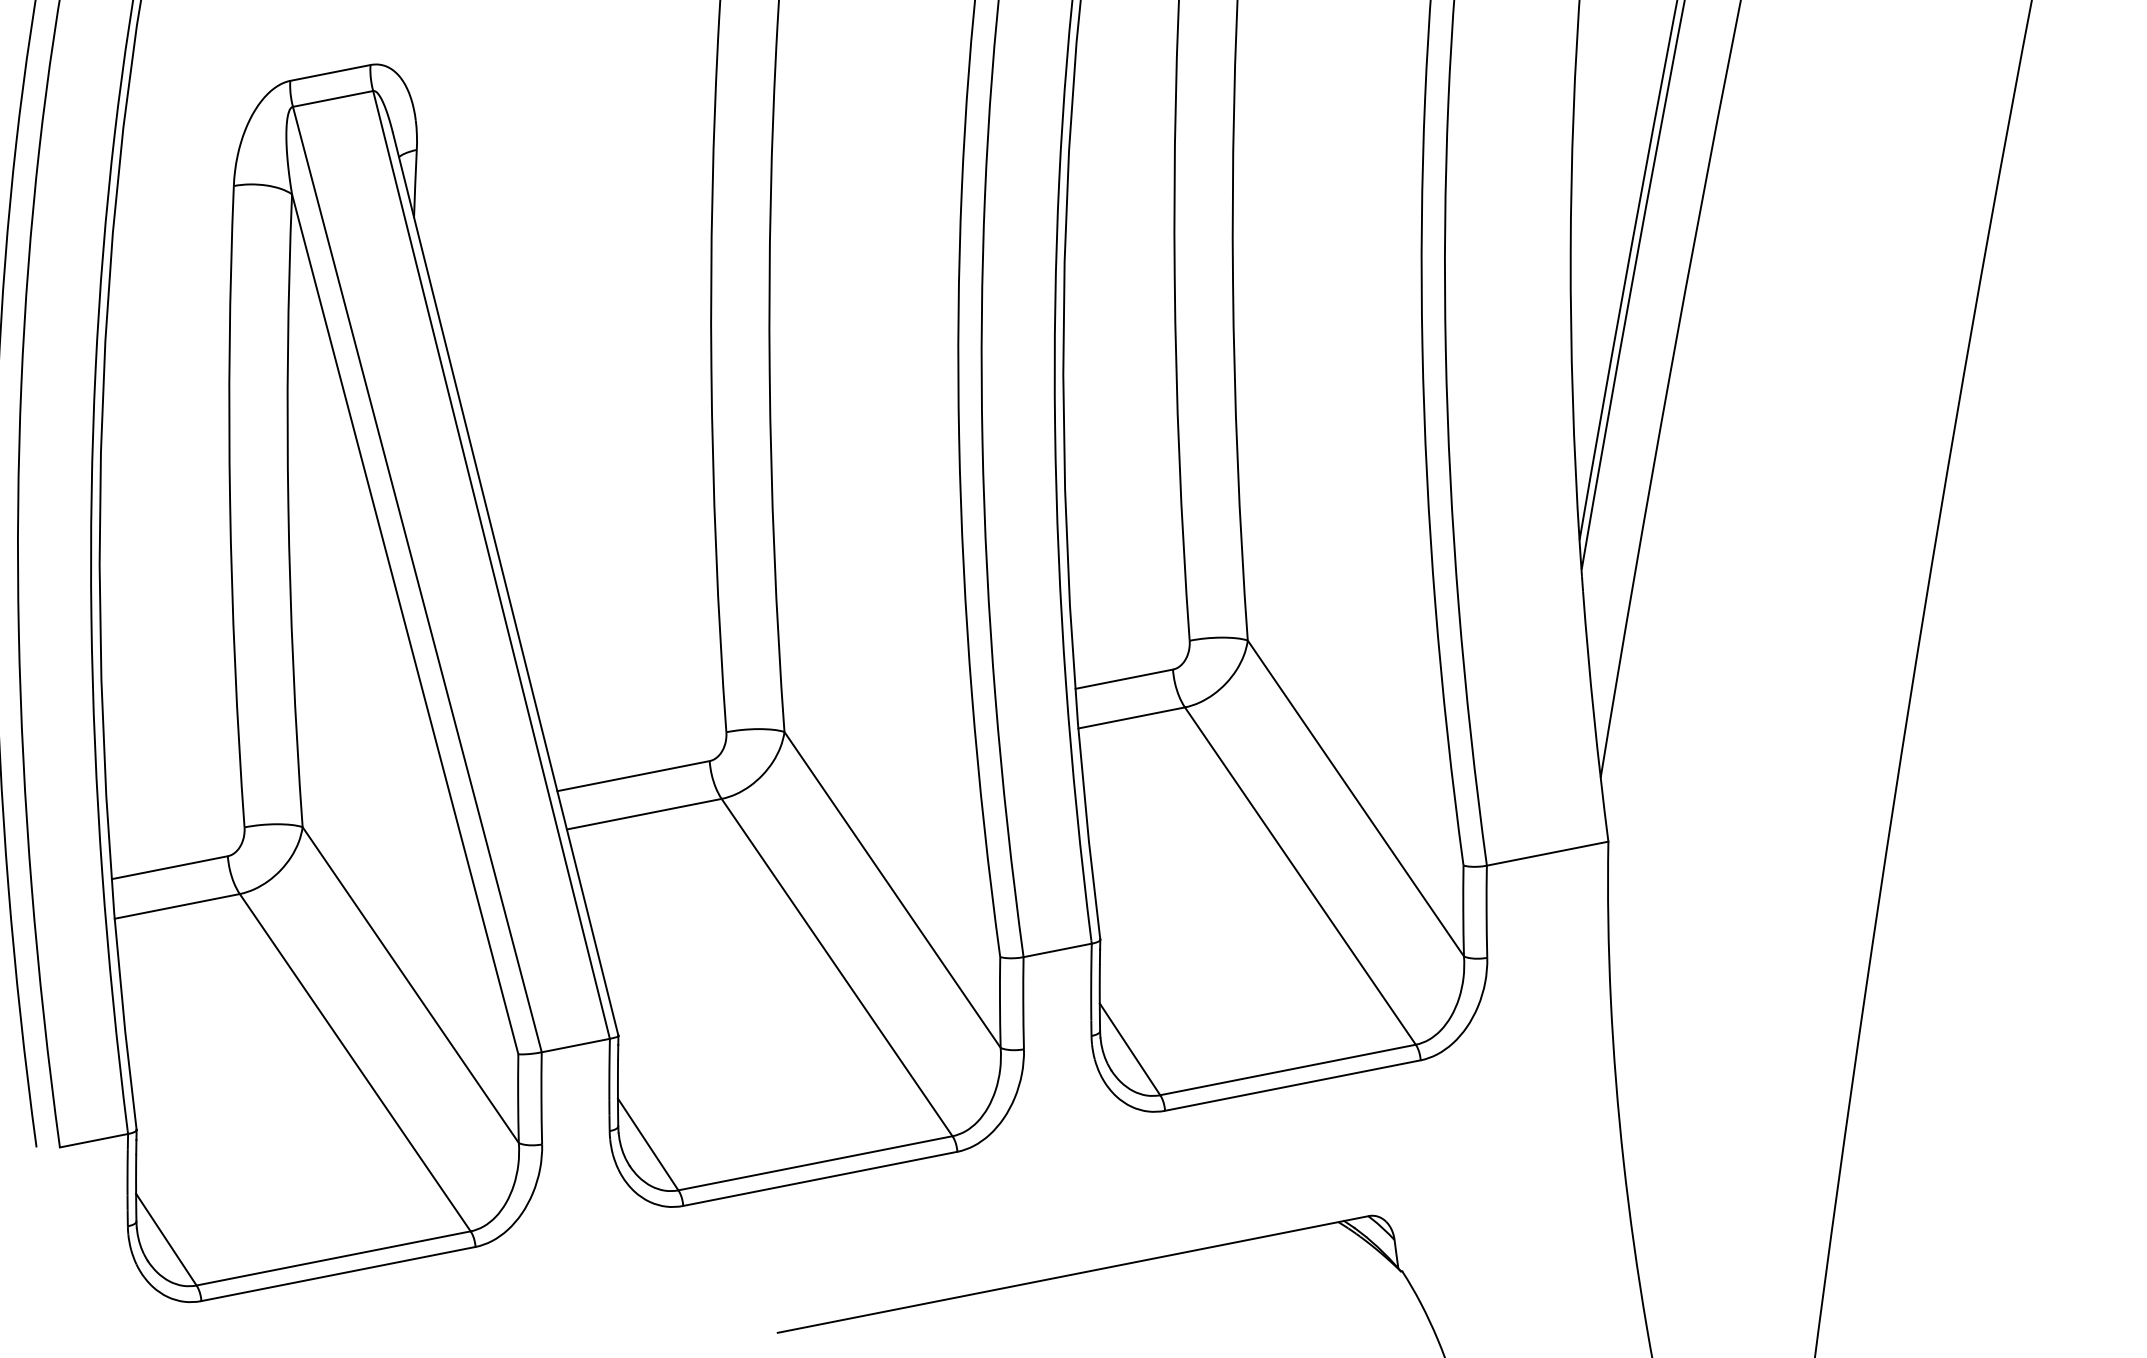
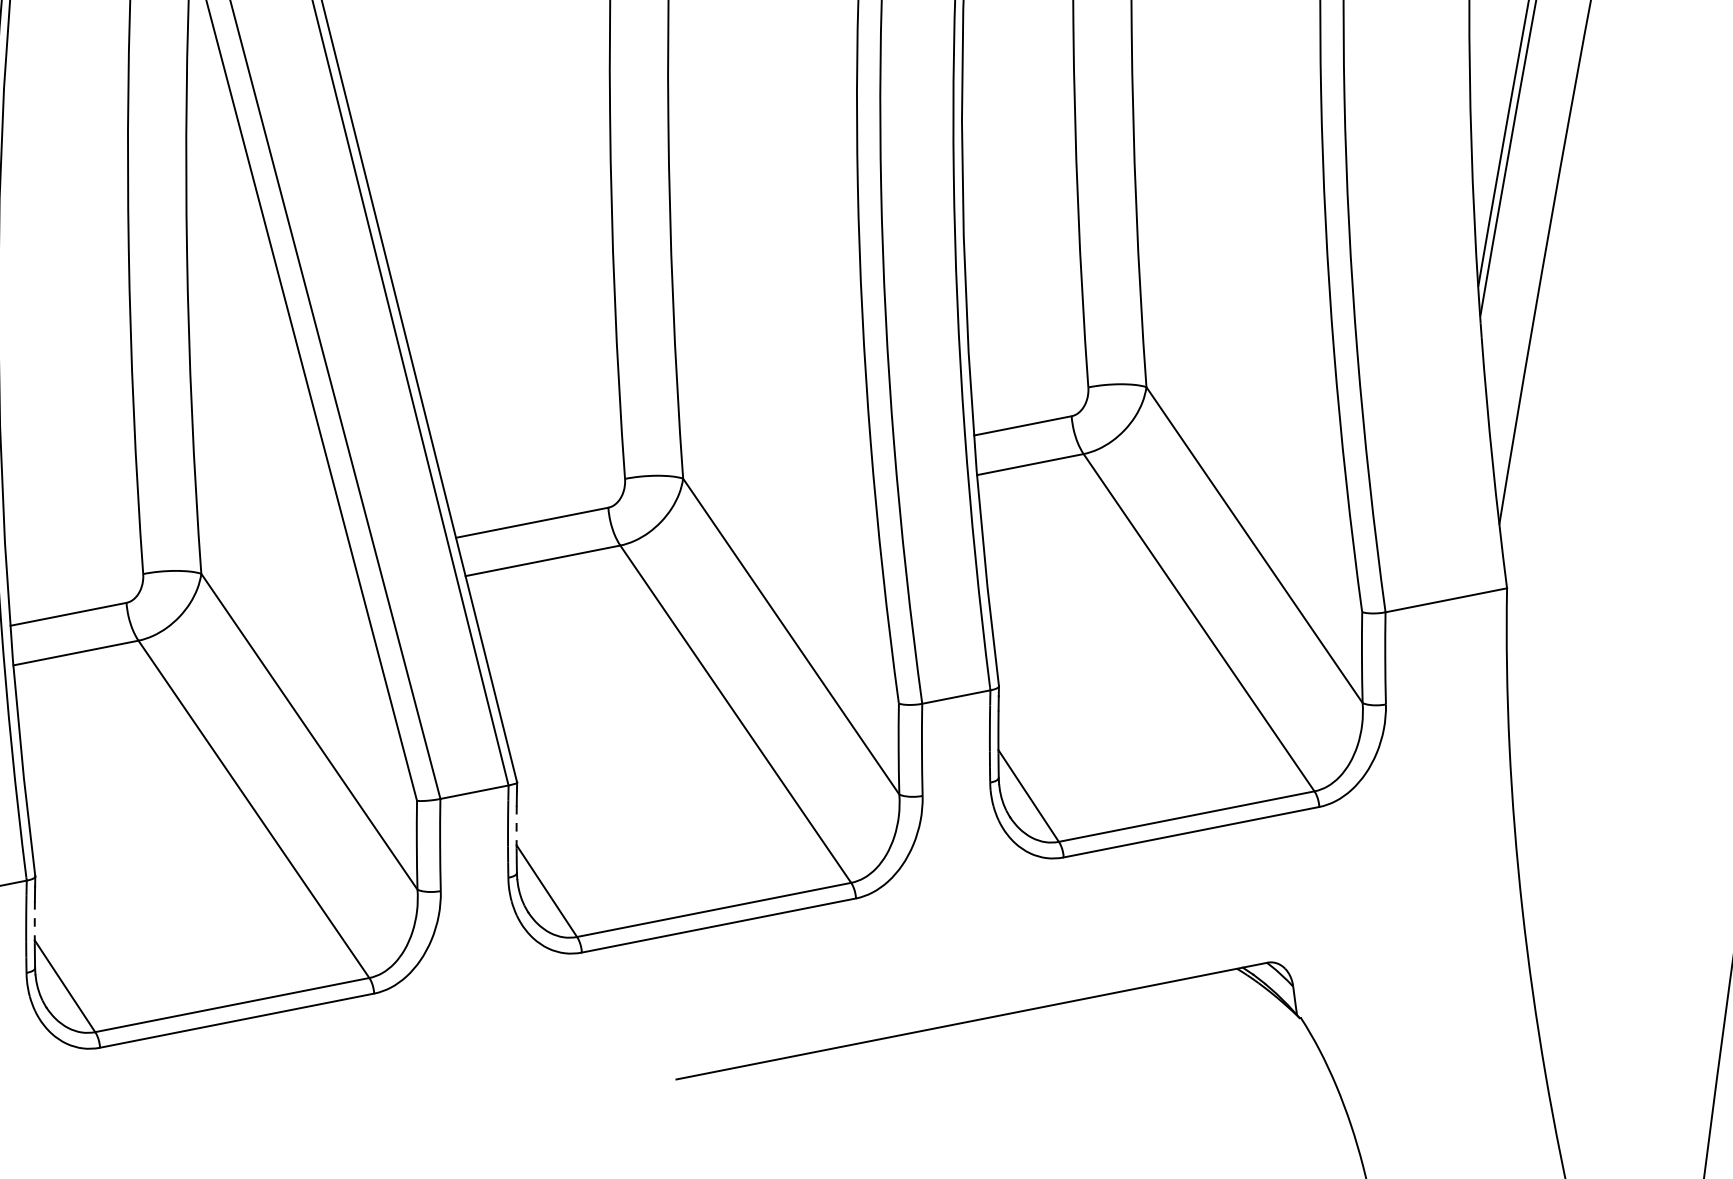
line: (617, 1080) -> (516, 827), solid -> dashed
line: (136, 1175) -> (35, 922), solid -> dashed

